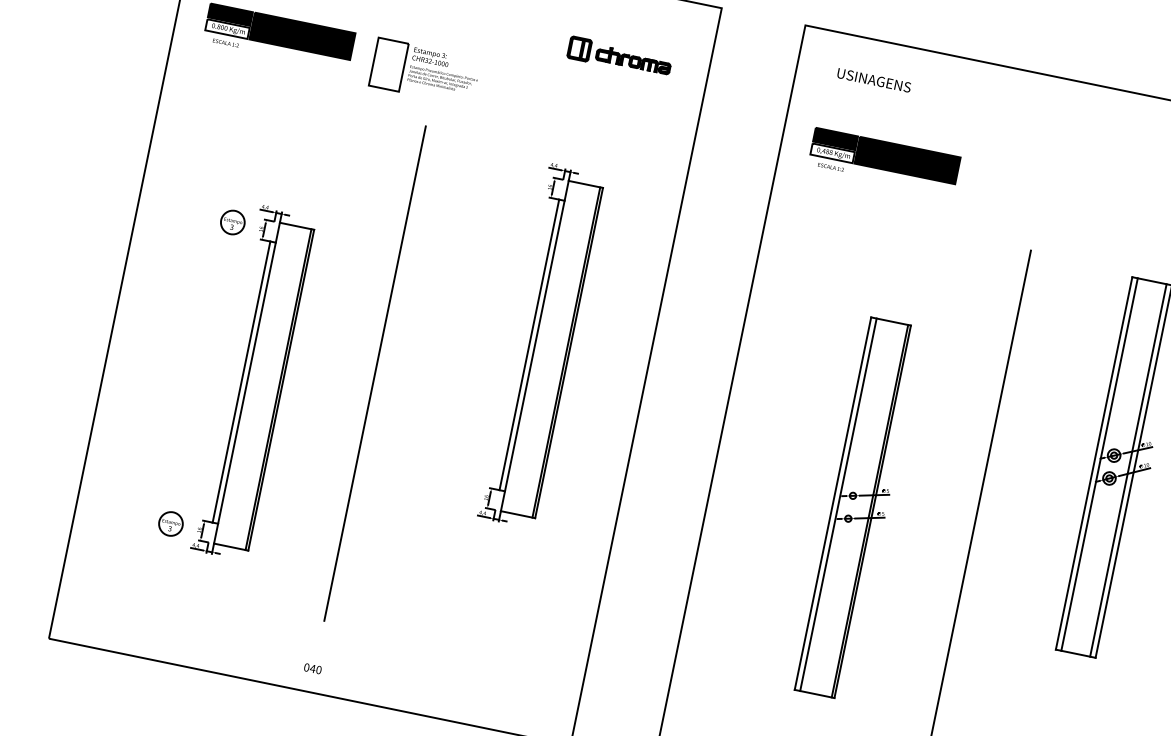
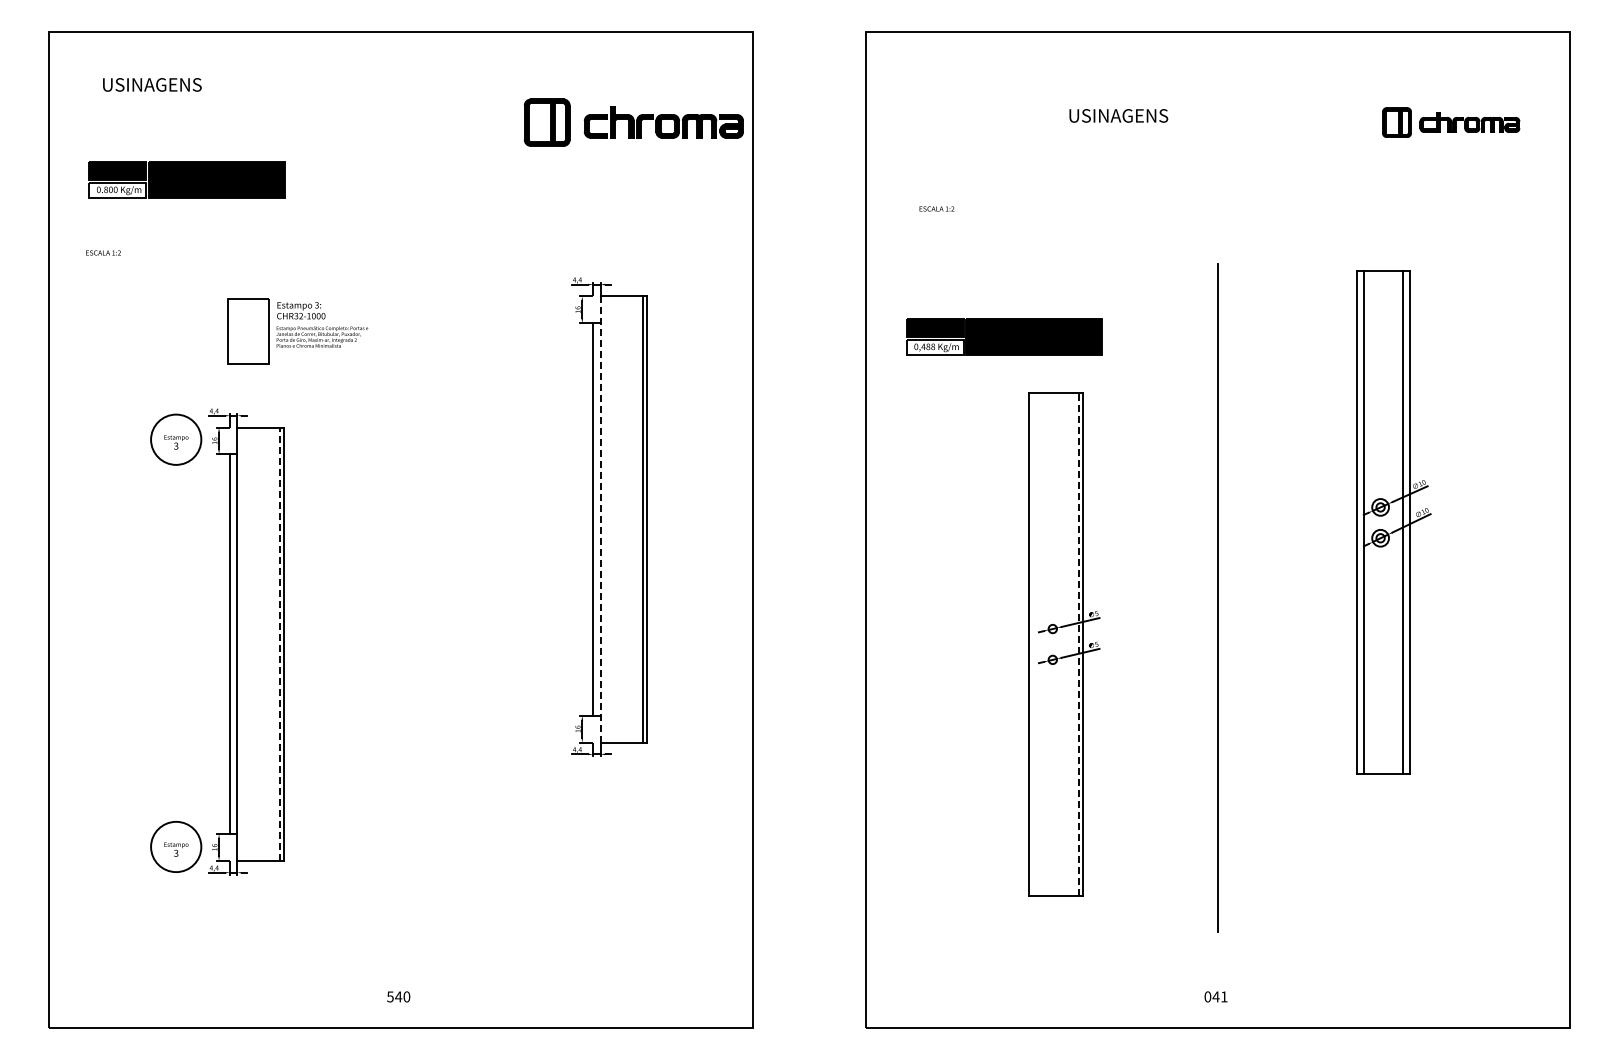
text: (226, 42) -> (103, 252), moved
part: (619, 57) -> (633, 122), size x1.6
part: (425, 72) -> (297, 331), moved
text: (874, 80) -> (1118, 115), moved
part: (885, 155) -> (1004, 336), moved
circle: (232, 222) -> (175, 439), size x1.6
line: (534, 346) -> (600, 519), solid -> dashed
line: (374, 373) -> (400, 597), removed
line: (278, 389) -> (279, 644), solid -> dashed
line: (838, 504) -> (1036, 644), removed
line: (869, 511) -> (1078, 644), solid -> dashed
circle: (170, 523) -> (175, 846), size x1.6
text: (306, 667) -> (390, 996), 040 -> 540

